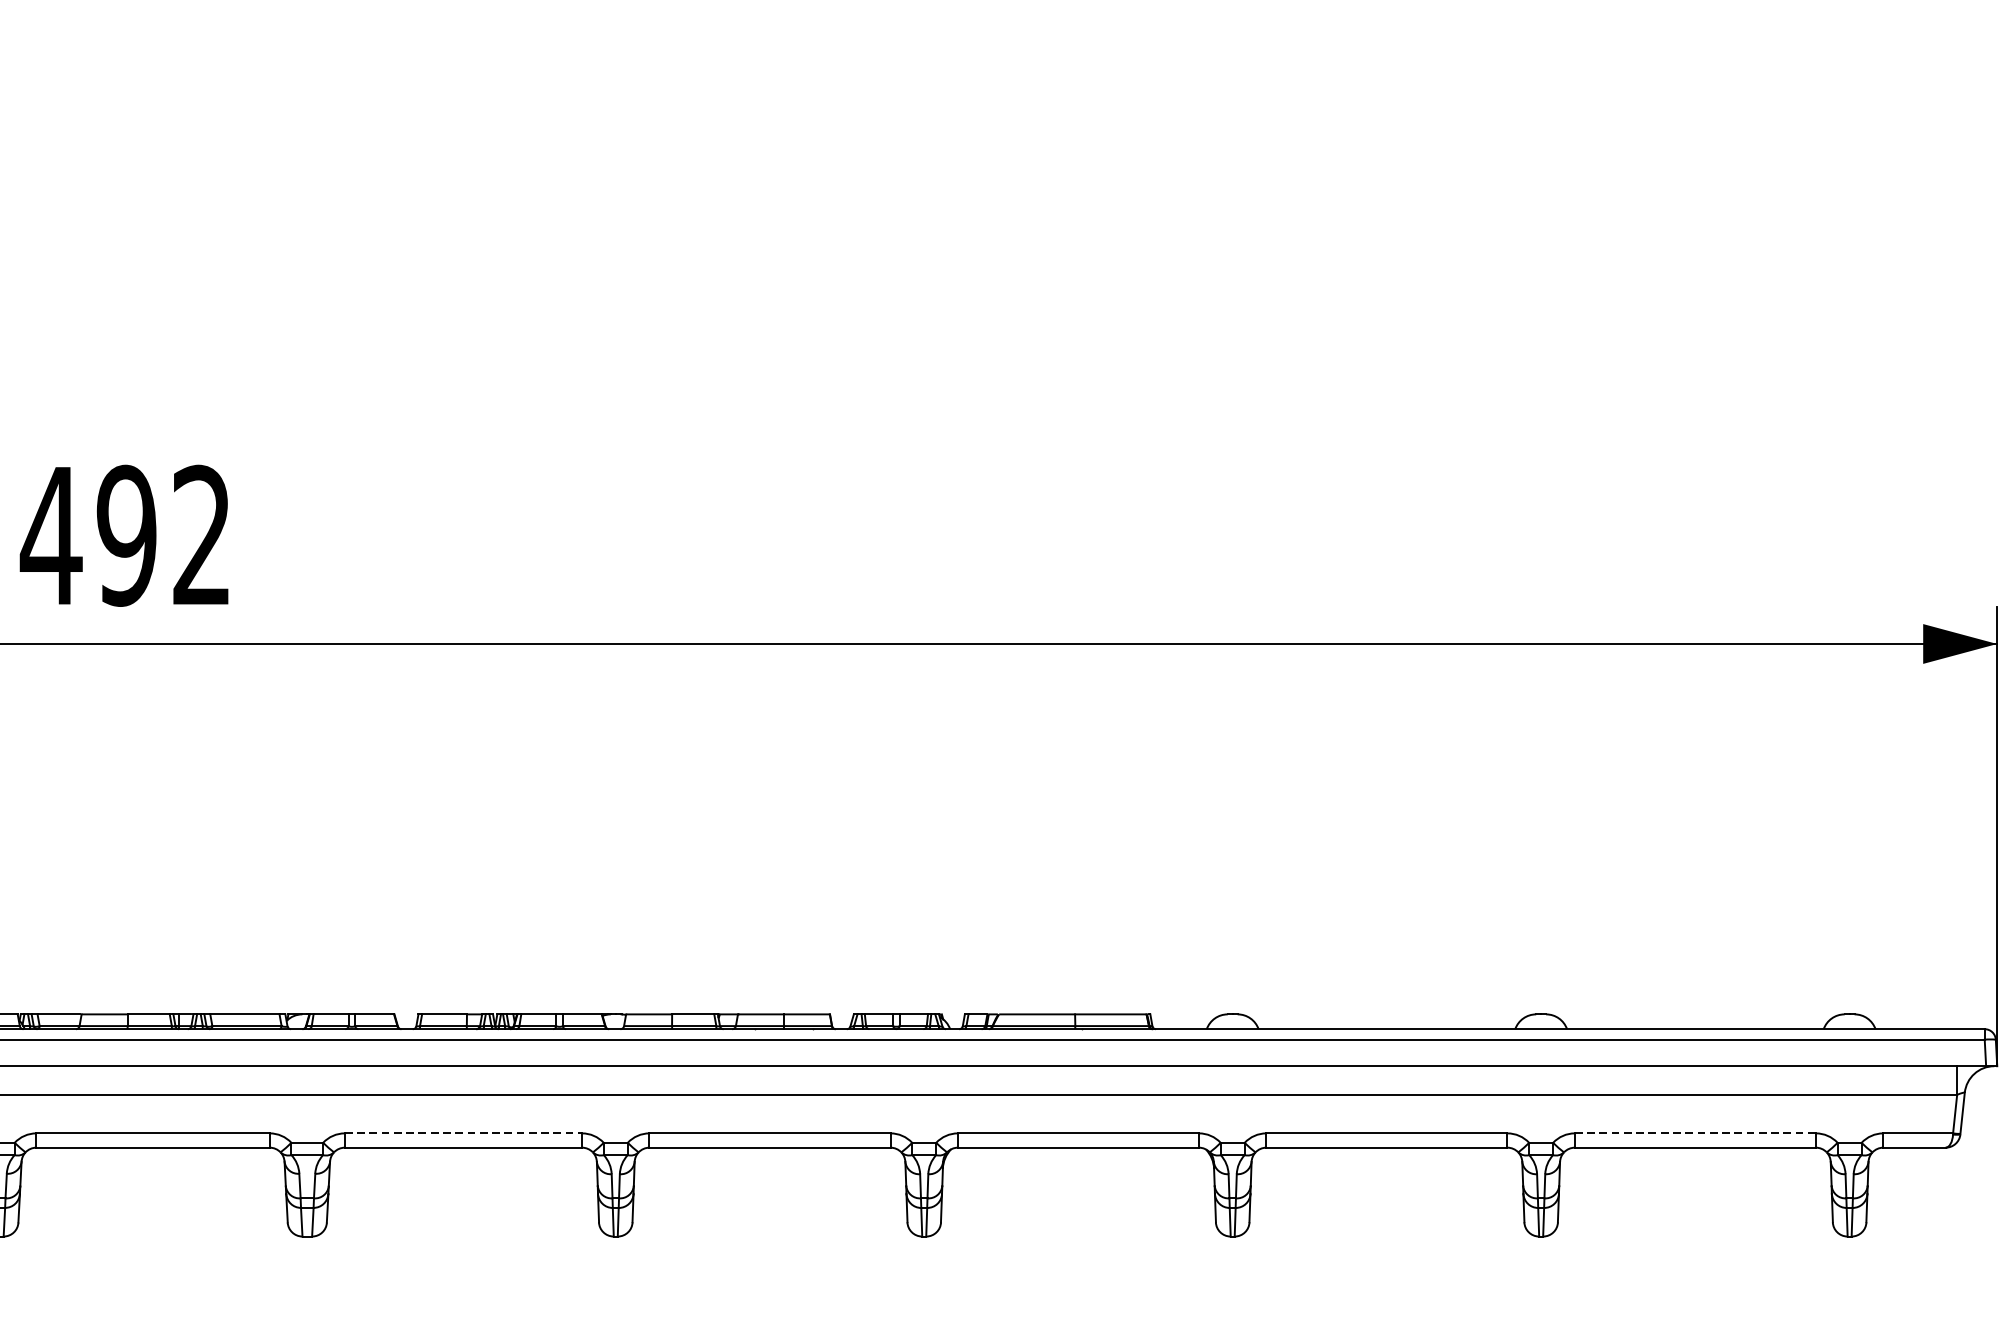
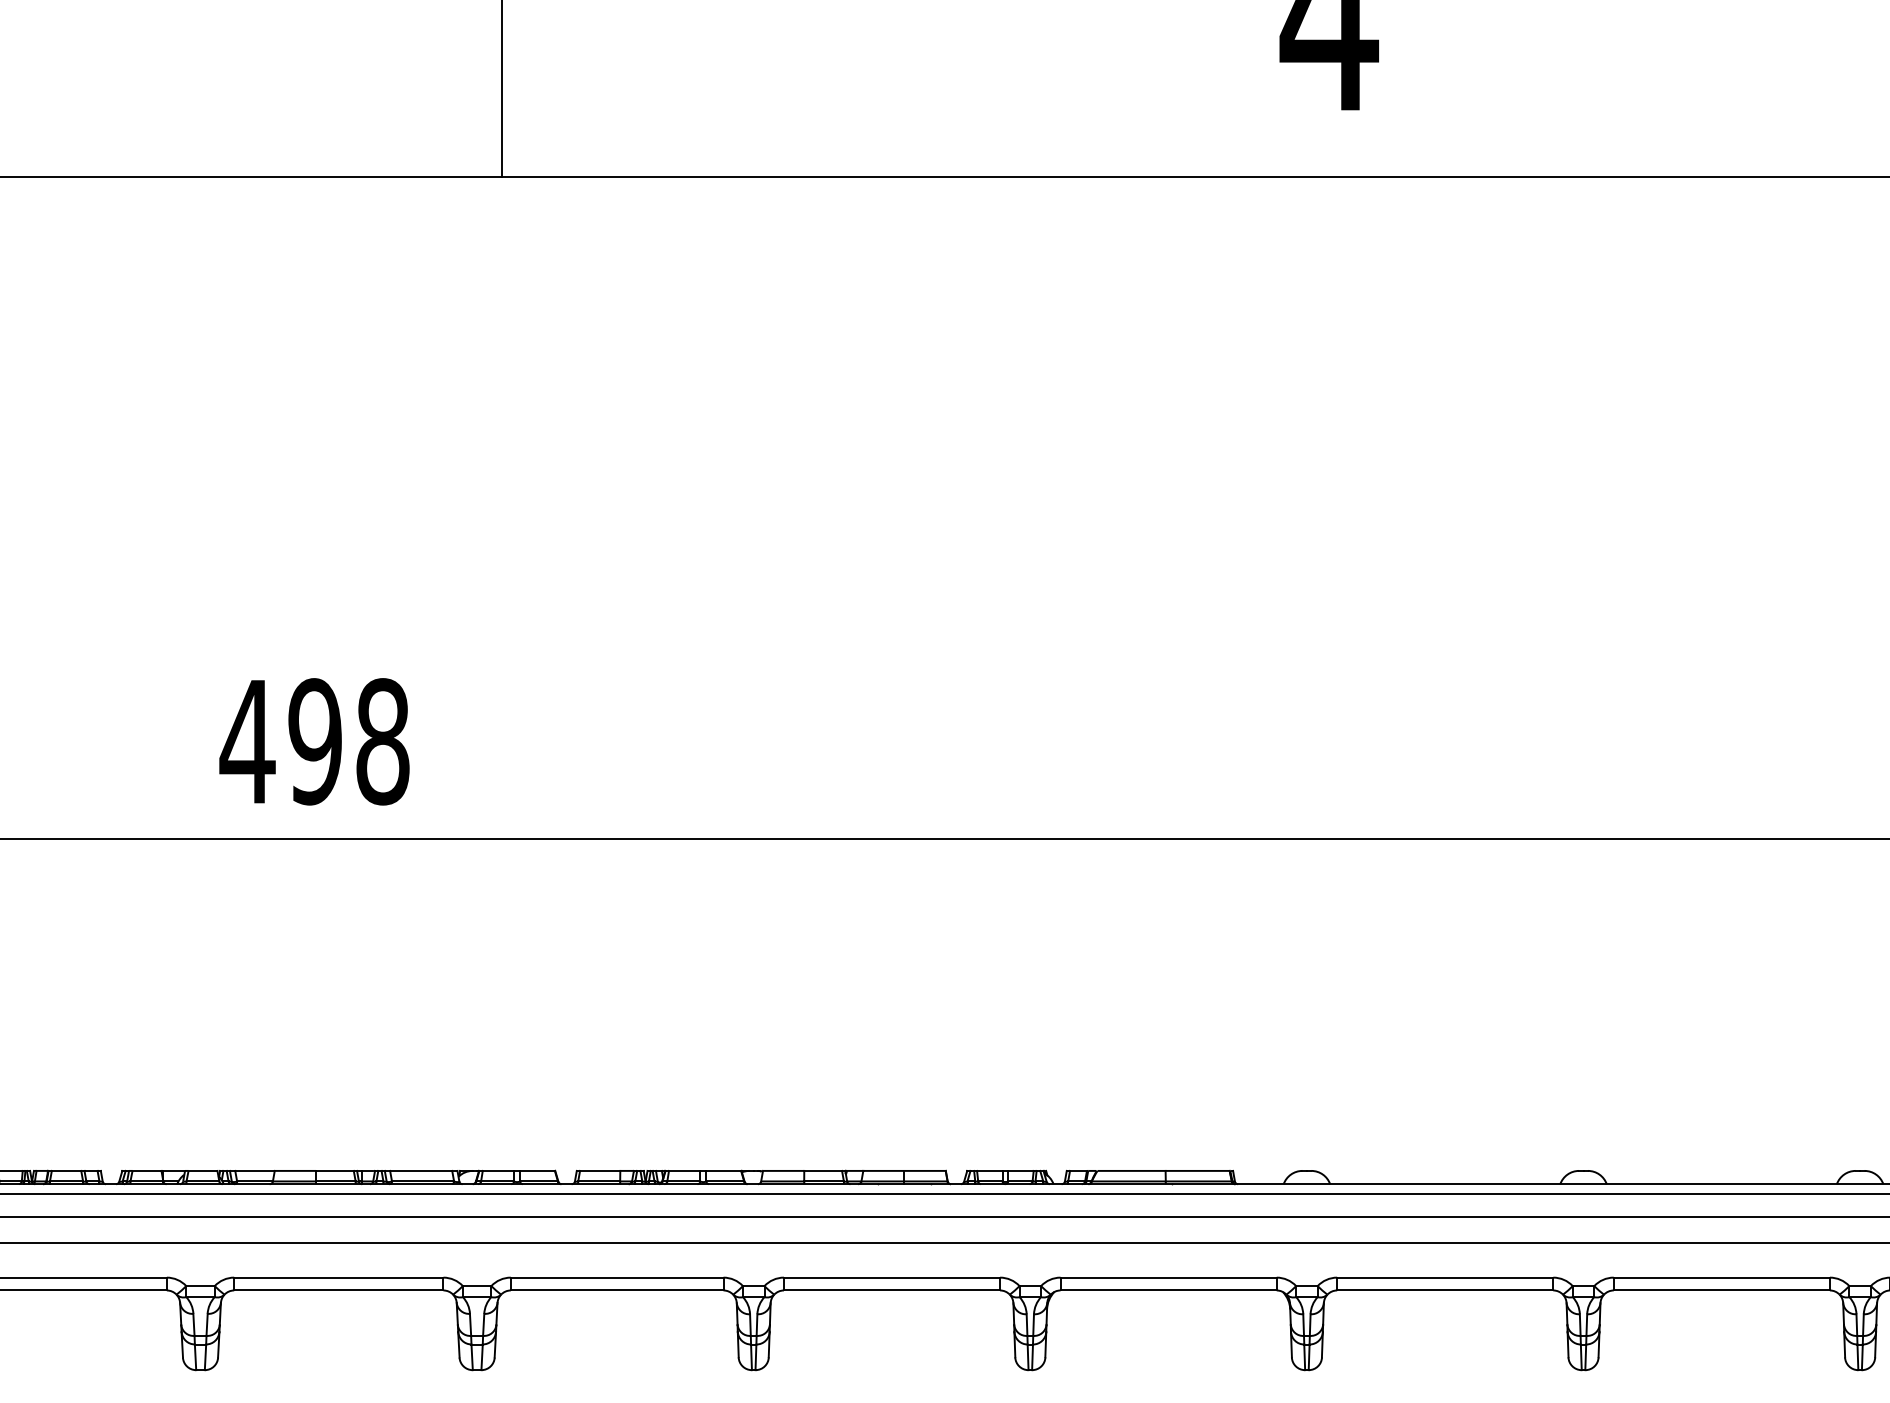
text: (201, 535) -> (382, 741), 492 -> 498
line: (463, 1133) -> (617, 1277), dashed -> solid
line: (1696, 1133) -> (1722, 1277), dashed -> solid

